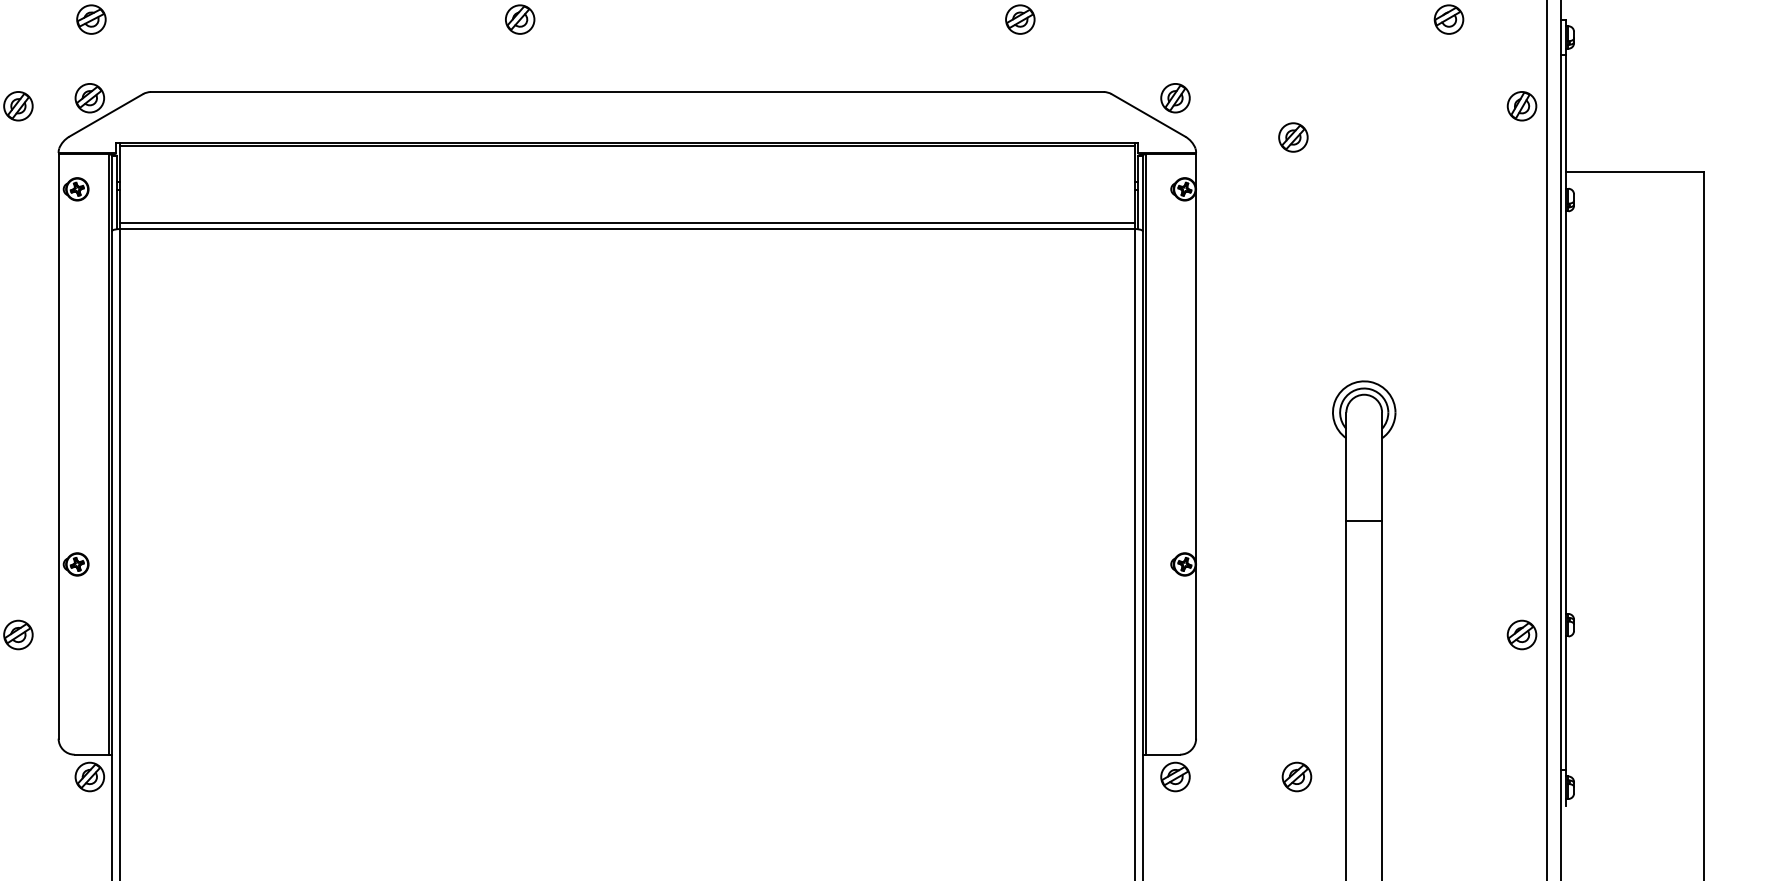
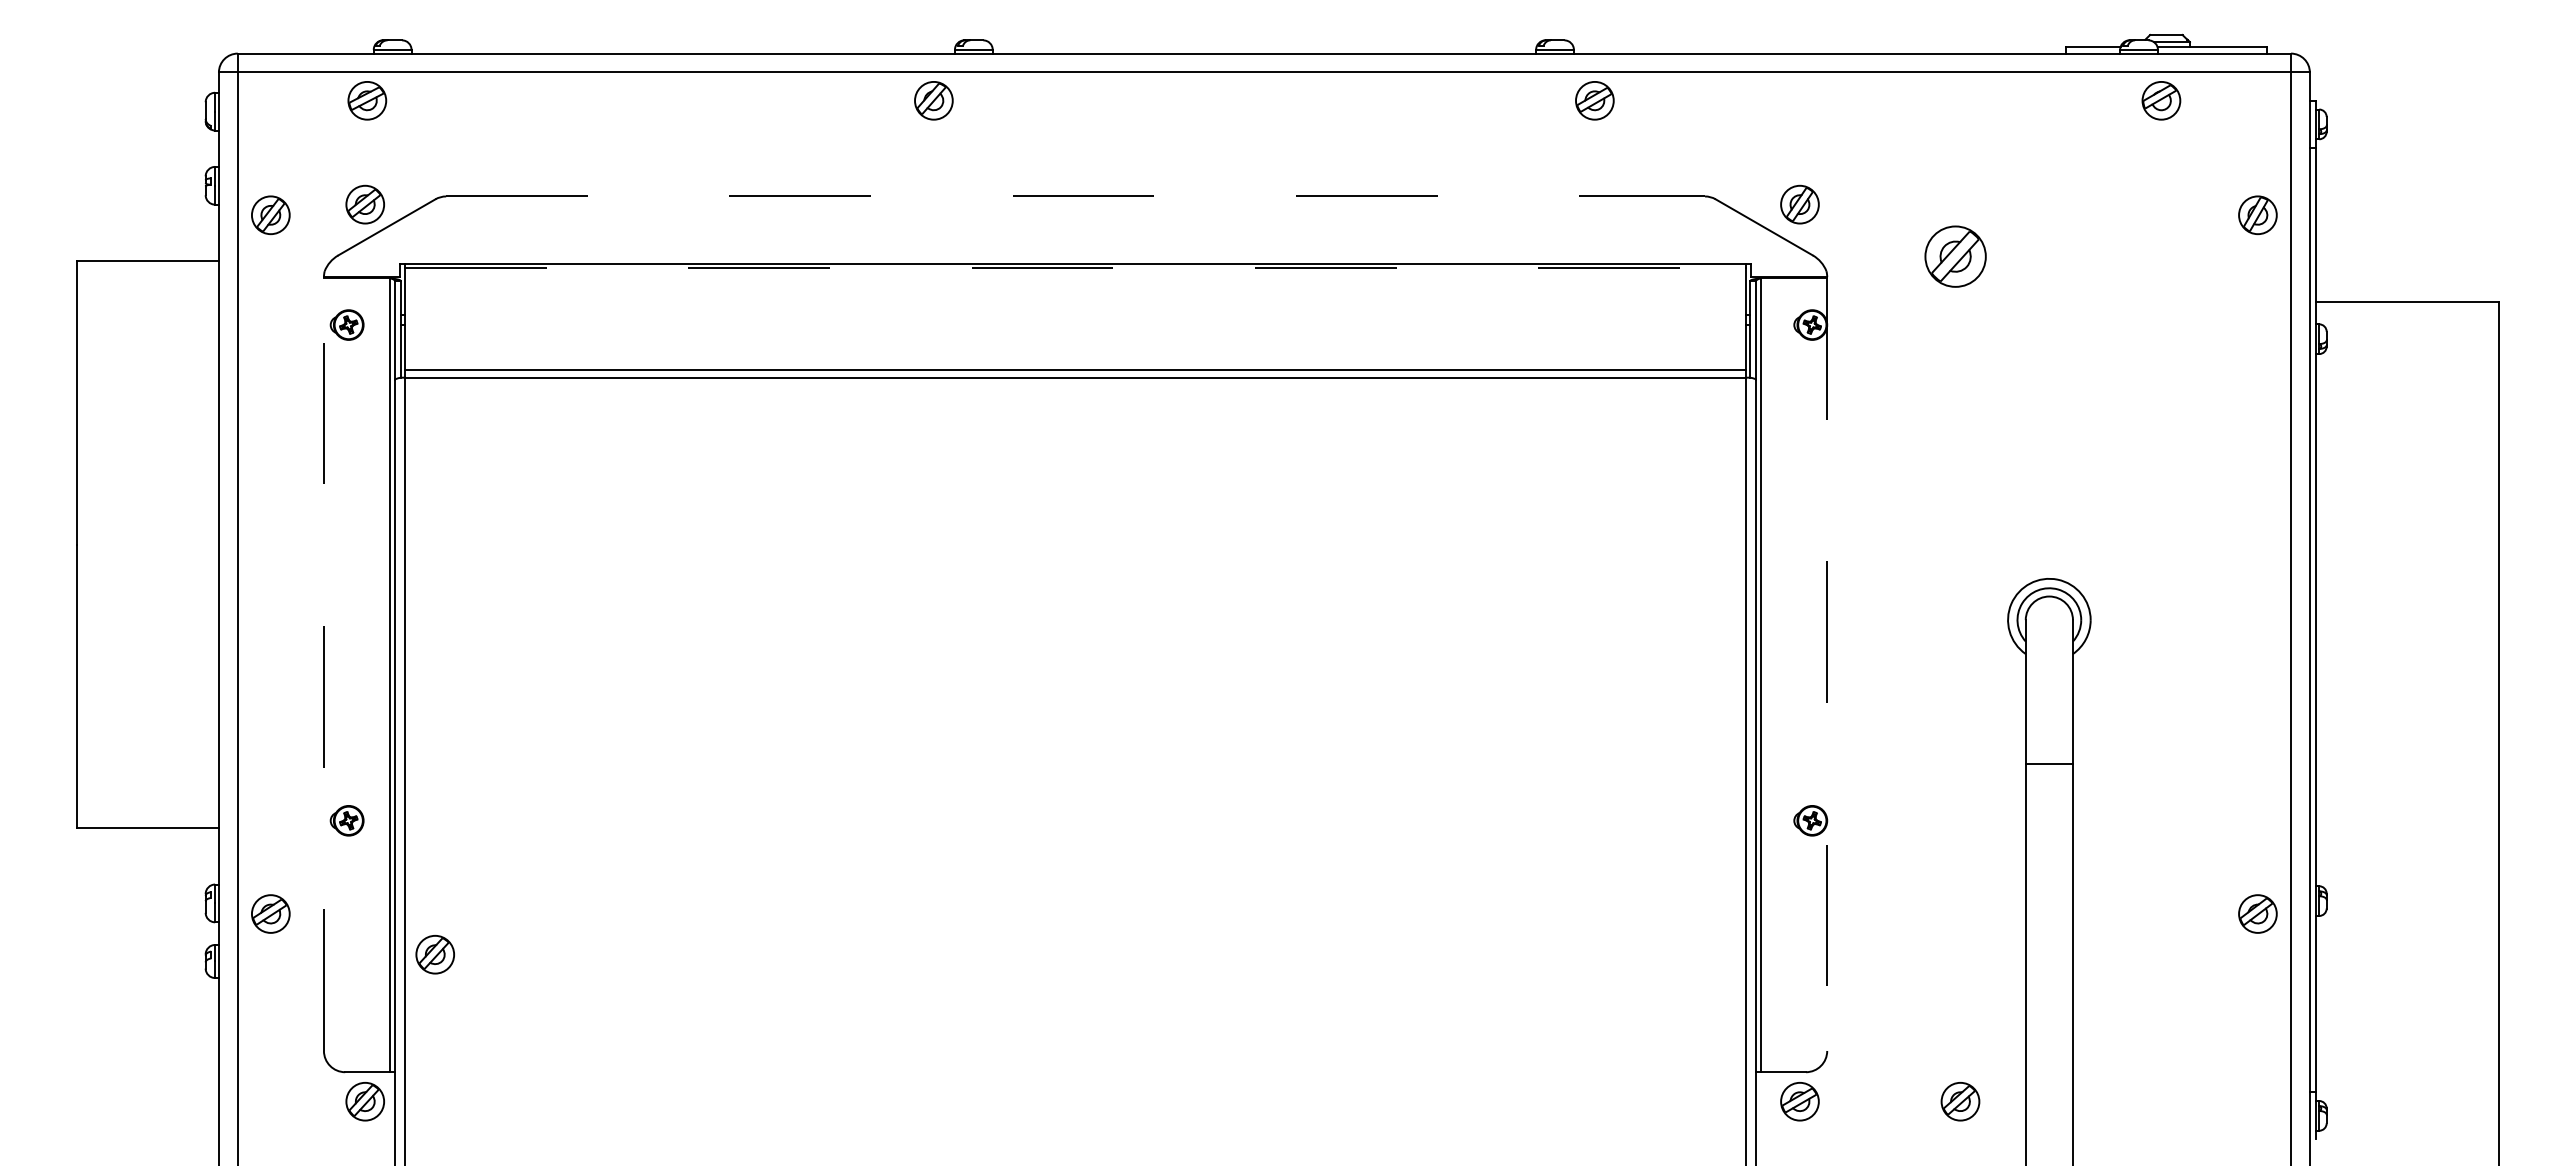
line: (628, 92) -> (1076, 196), solid -> dashed
part: (1293, 137) -> (1955, 256), size x1.6
line: (628, 146) -> (1076, 268), solid -> dashed
line: (58, 446) -> (323, 664), solid -> dashed
line: (1196, 446) -> (1827, 665), solid -> dashed
part: (142, 665) -> (434, 954), added

